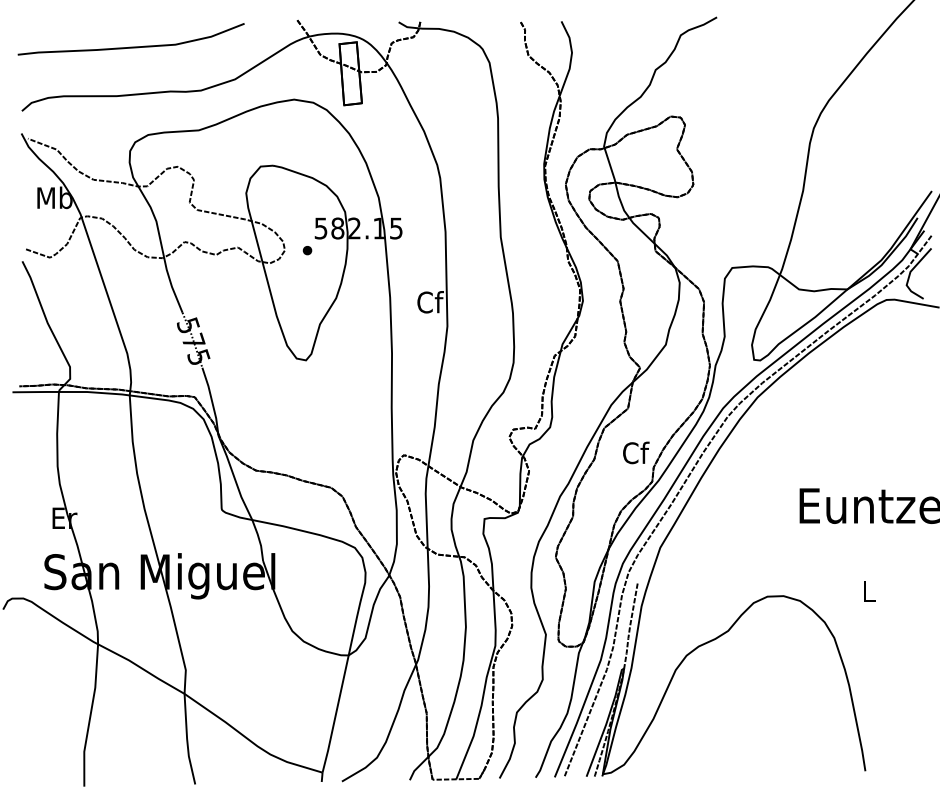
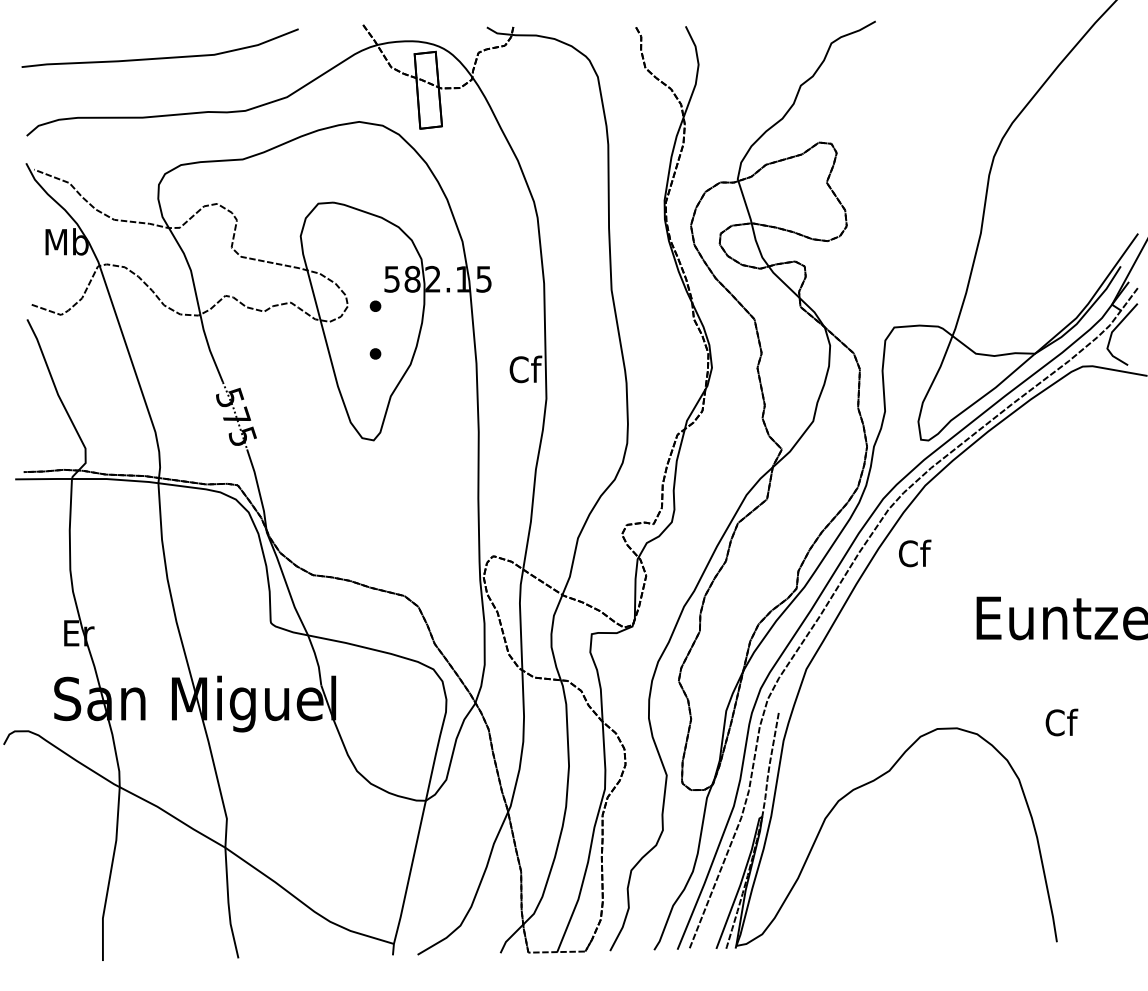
part: (307, 289) -> (375, 353), added
text: (636, 452) -> (915, 552), moved
text: (869, 591) -> (1061, 722), L -> Cf

